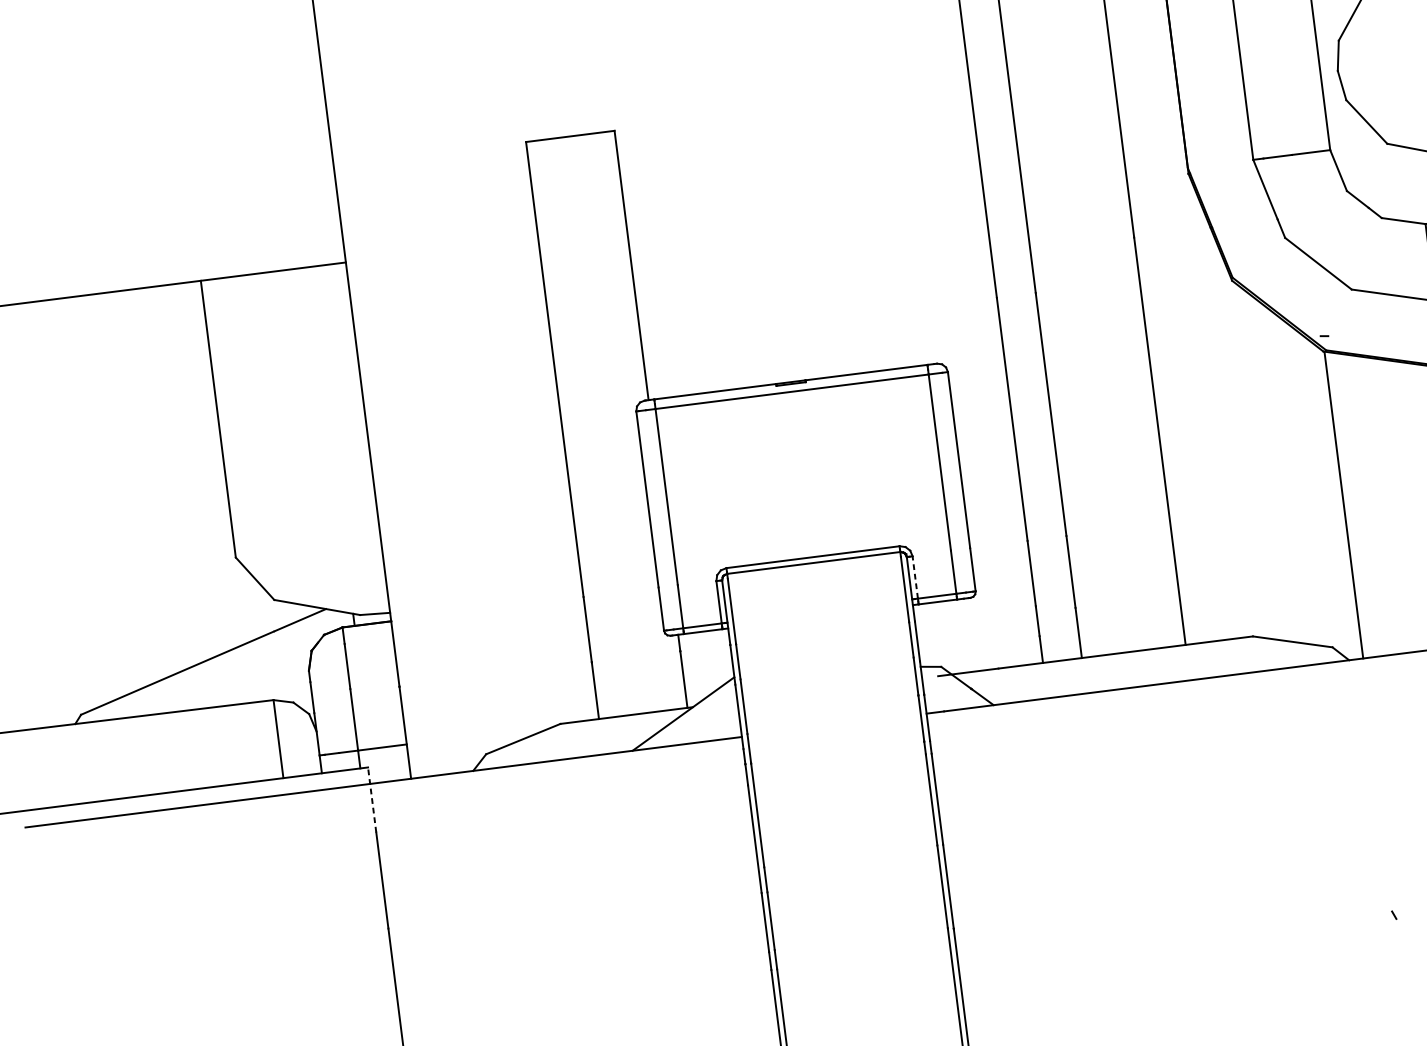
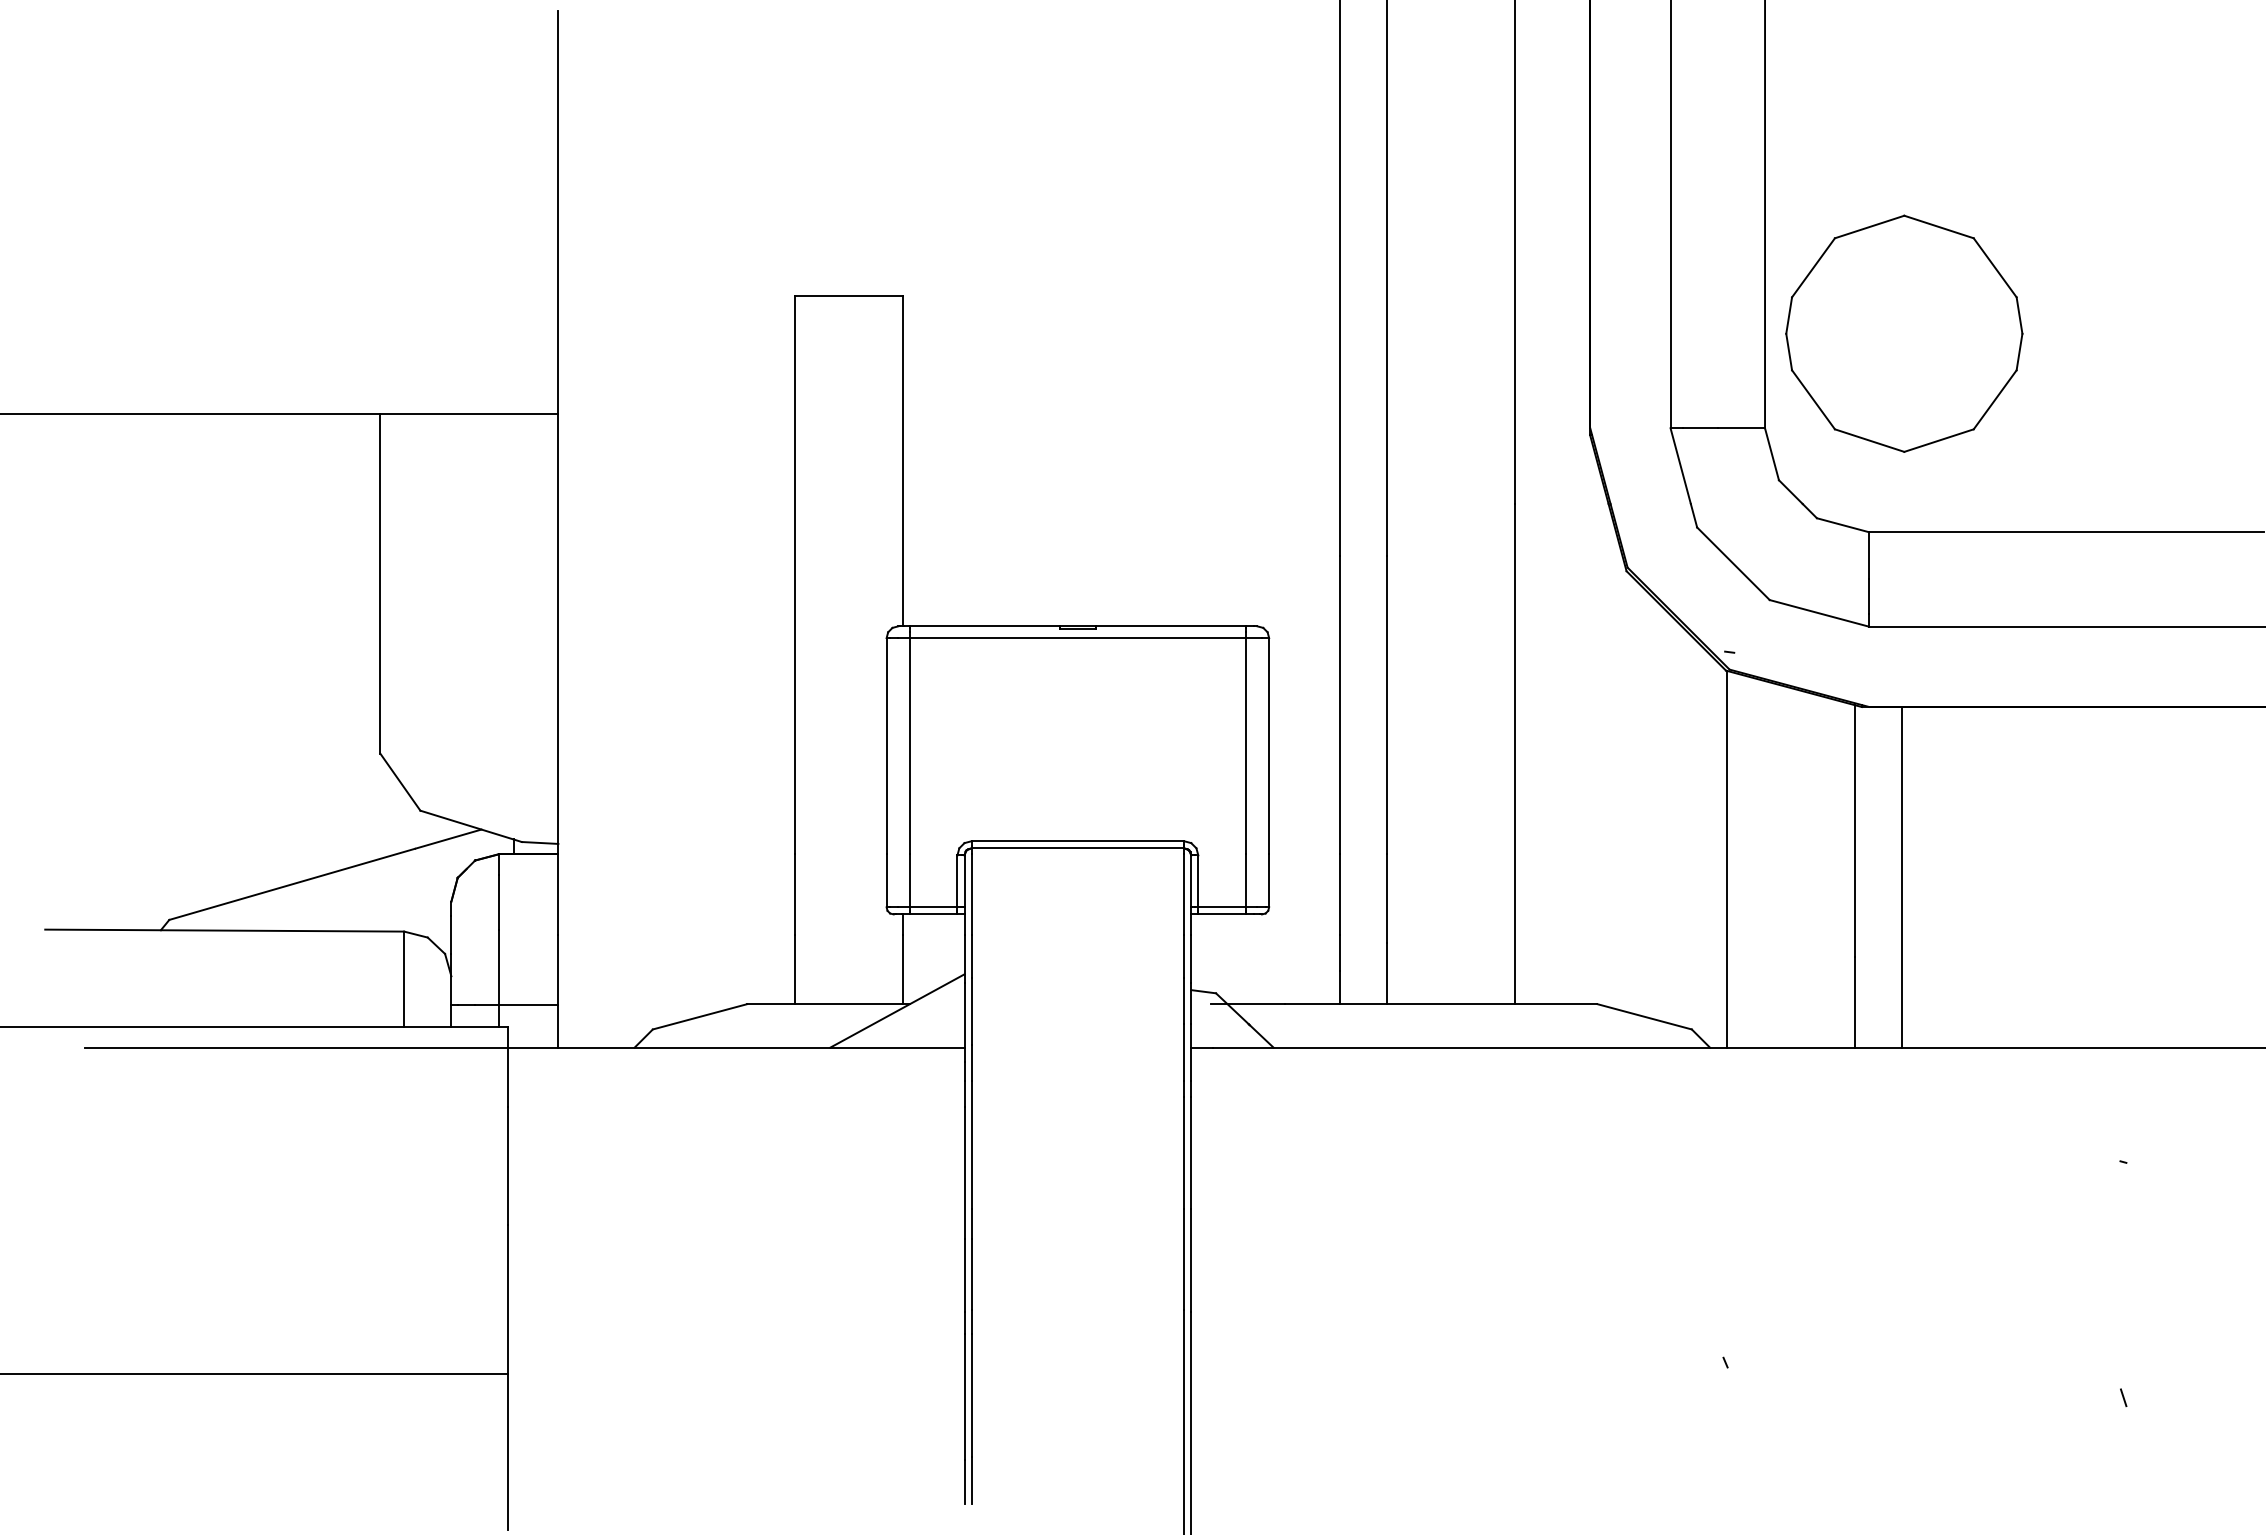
line: (915, 577) -> (1198, 881), dashed -> solid
line: (372, 800) -> (508, 1067), dashed -> solid

